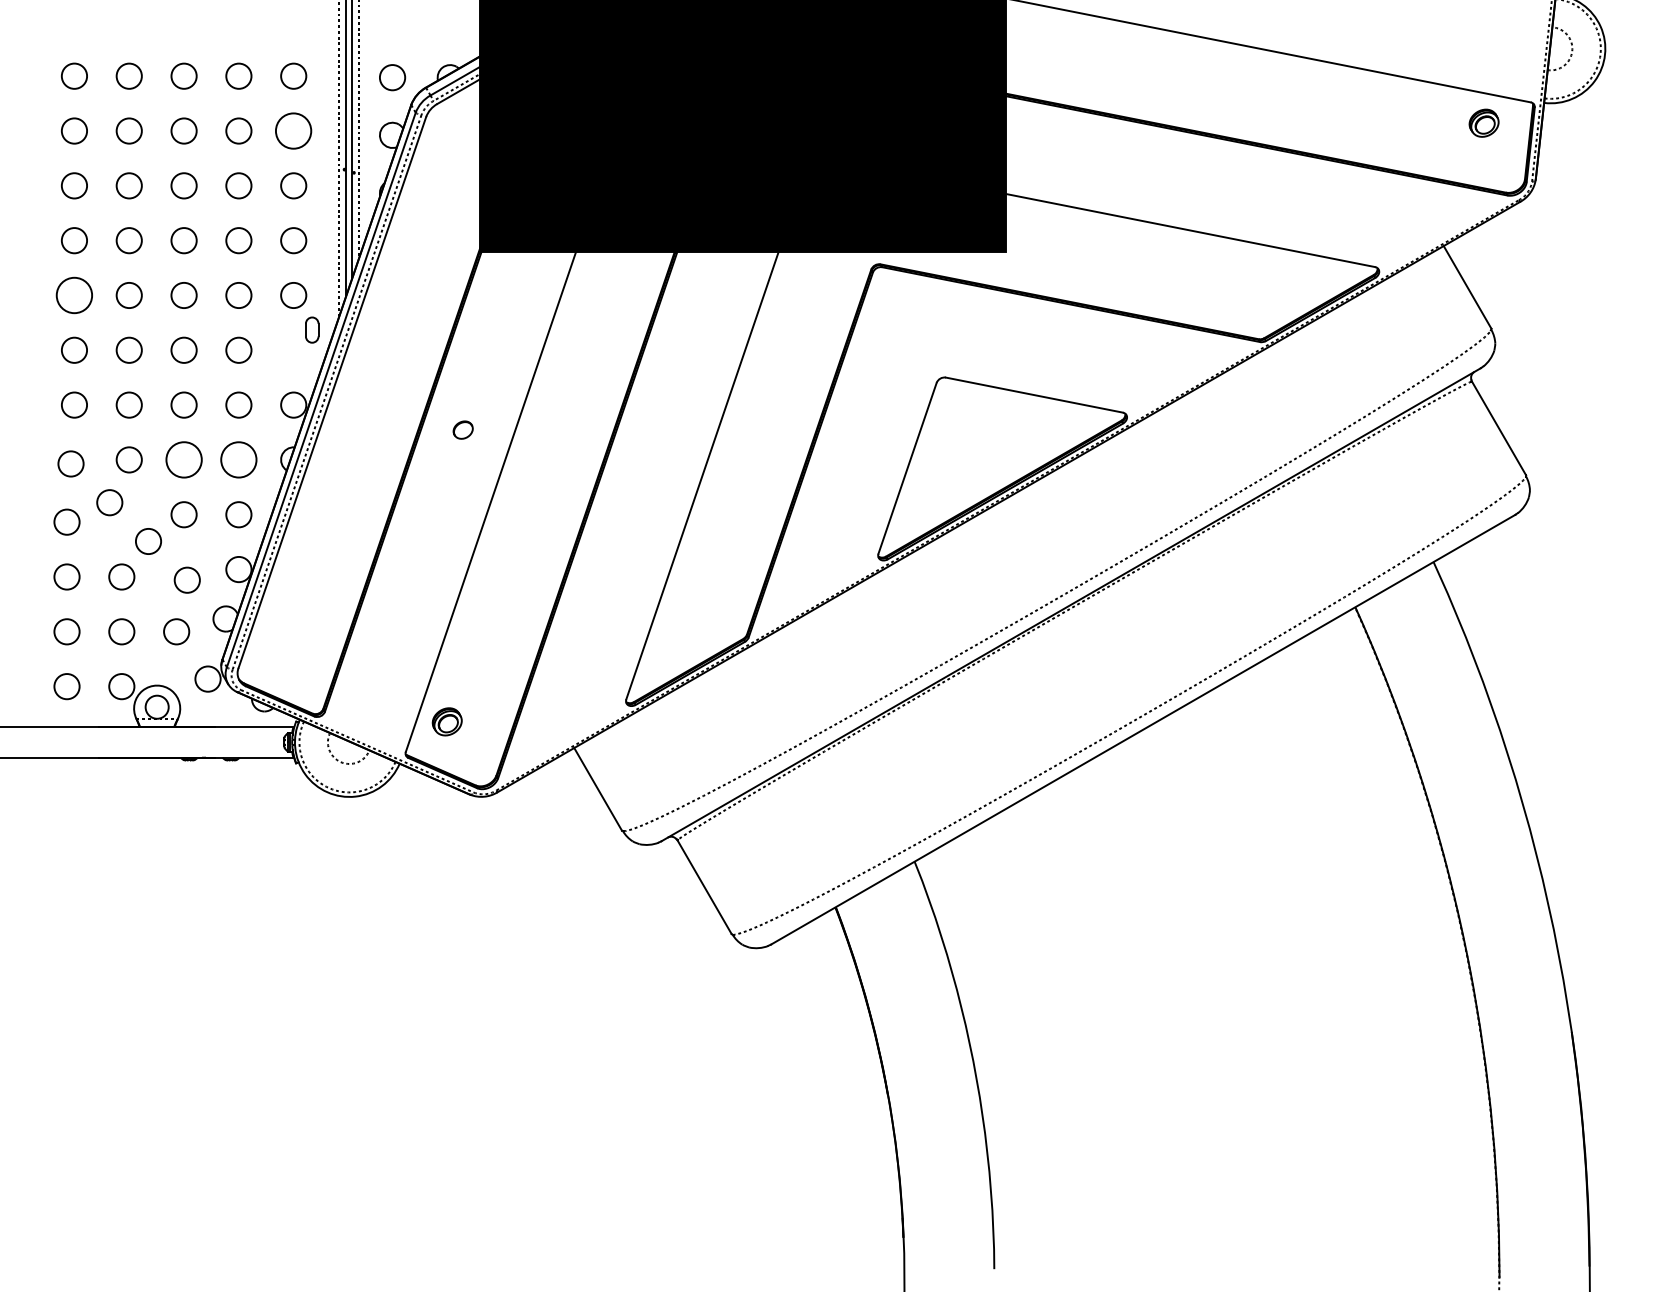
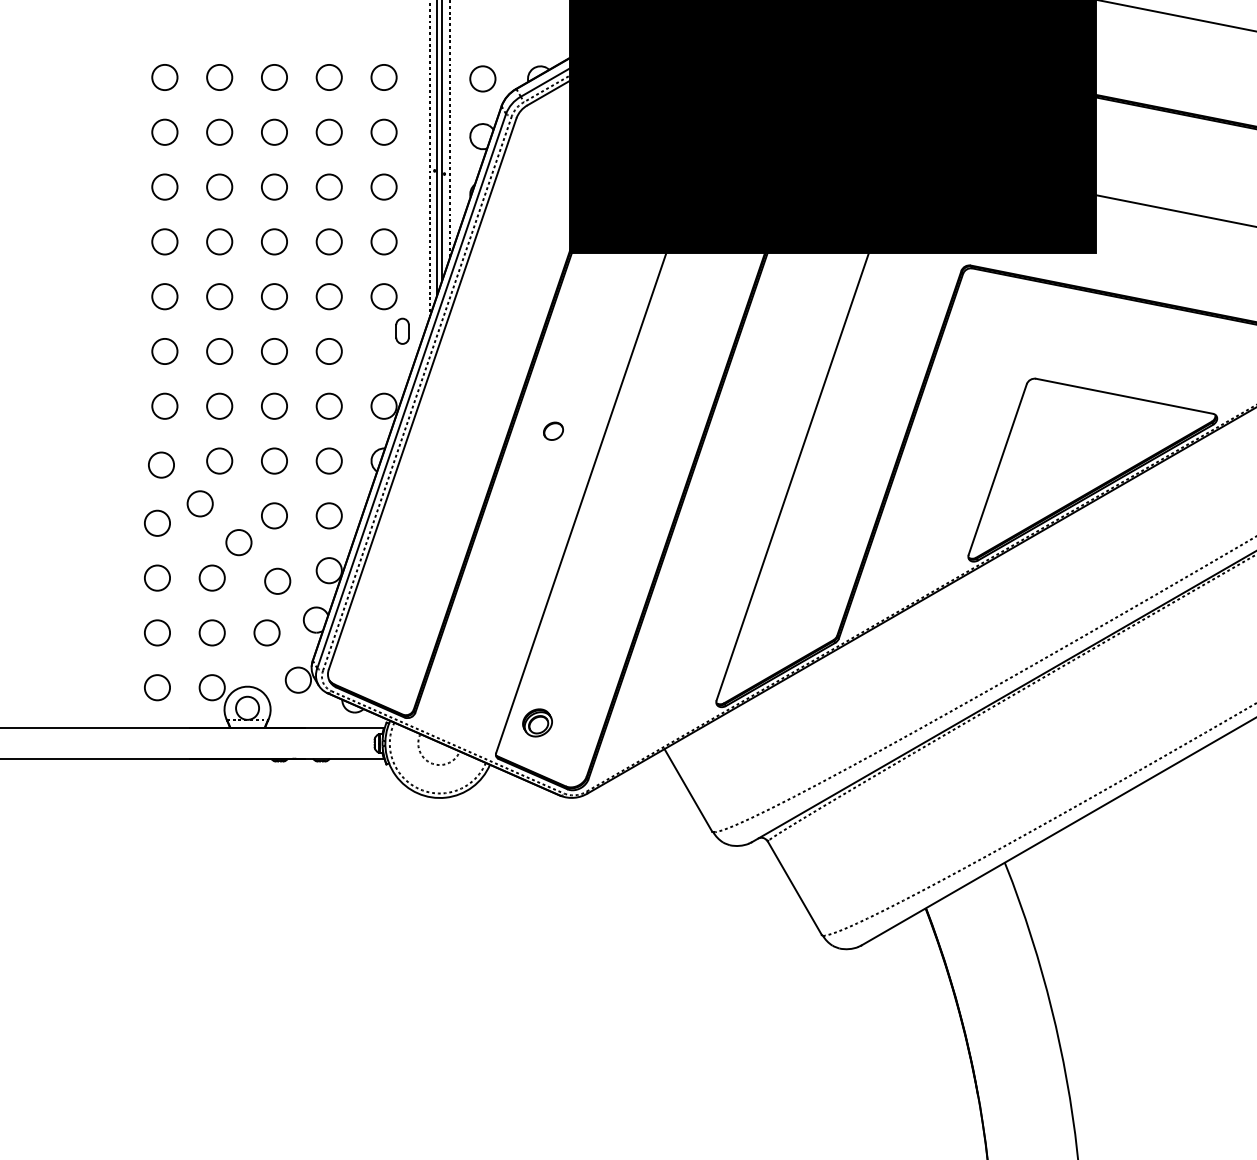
circle: (293, 130) -> (383, 131), size x0.71
circle: (74, 295) -> (164, 296), size x0.71
circle: (183, 459) -> (273, 460), size x0.71
circle: (238, 459) -> (328, 460), size x0.71

